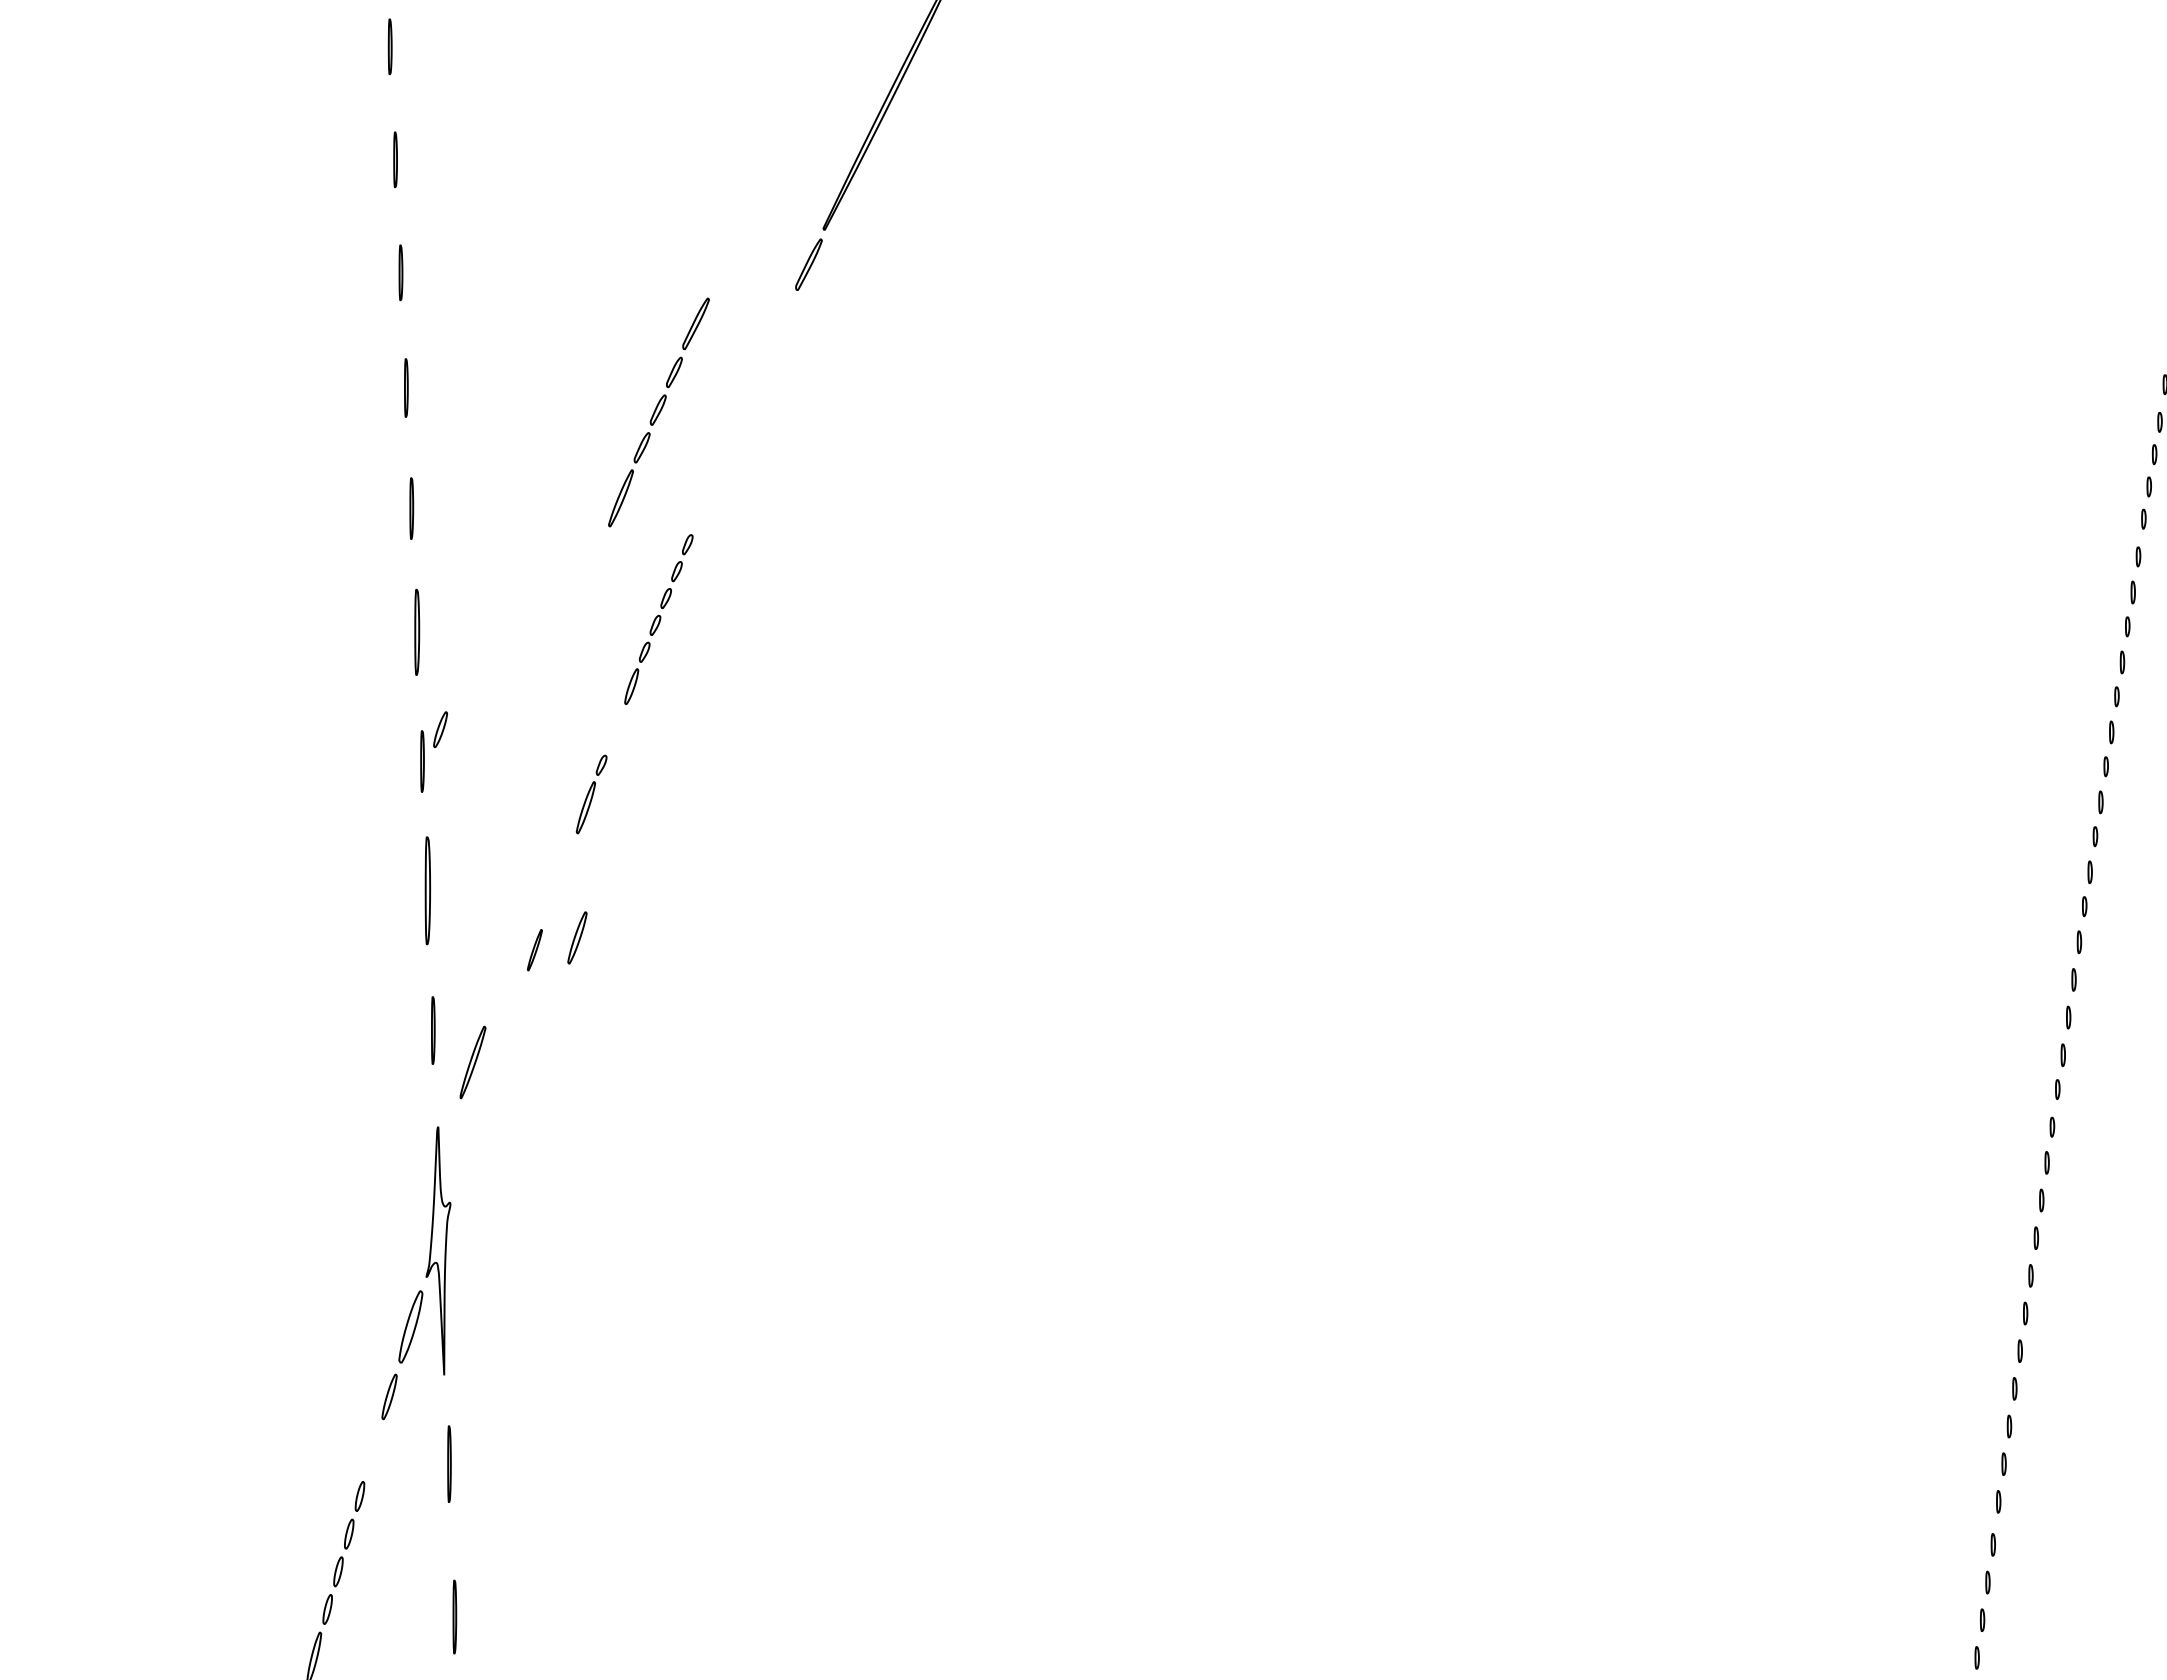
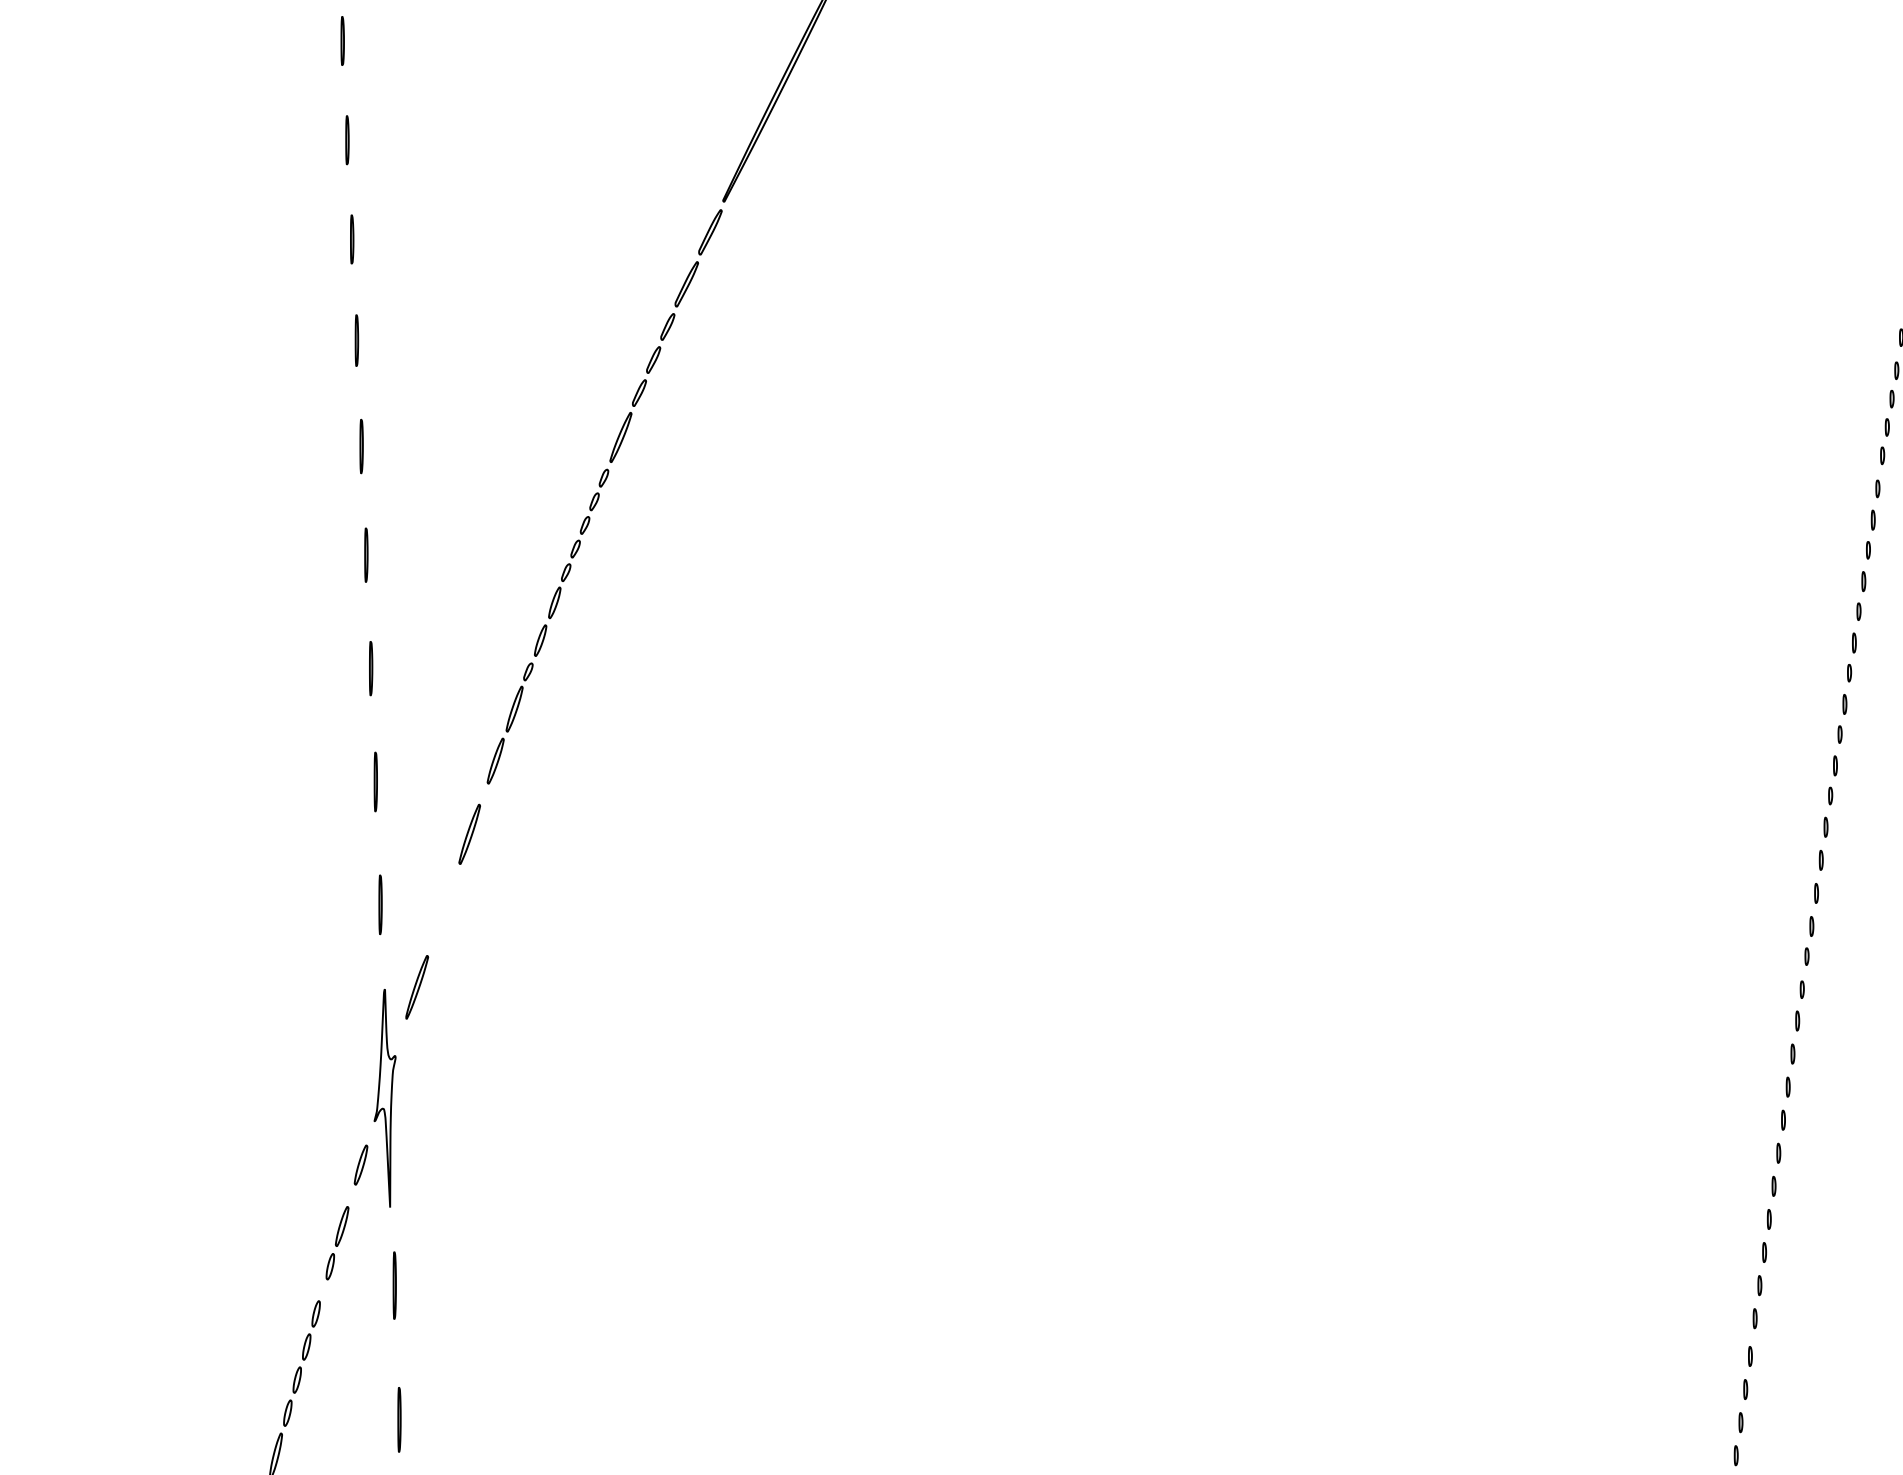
part: (658, 412) -> (653, 362), moved
part: (416, 632) -> (365, 555), size x0.71
part: (440, 729) -> (540, 640), moved
part: (427, 890) -> (375, 781), size x0.62
part: (577, 937) -> (495, 760), moved
part: (534, 949) -> (469, 833), size x1.67
part: (472, 1062) -> (416, 987), moved
part: (411, 1326) -> (361, 1164), size x0.62
part: (375, 1442) -> (329, 1266), added

